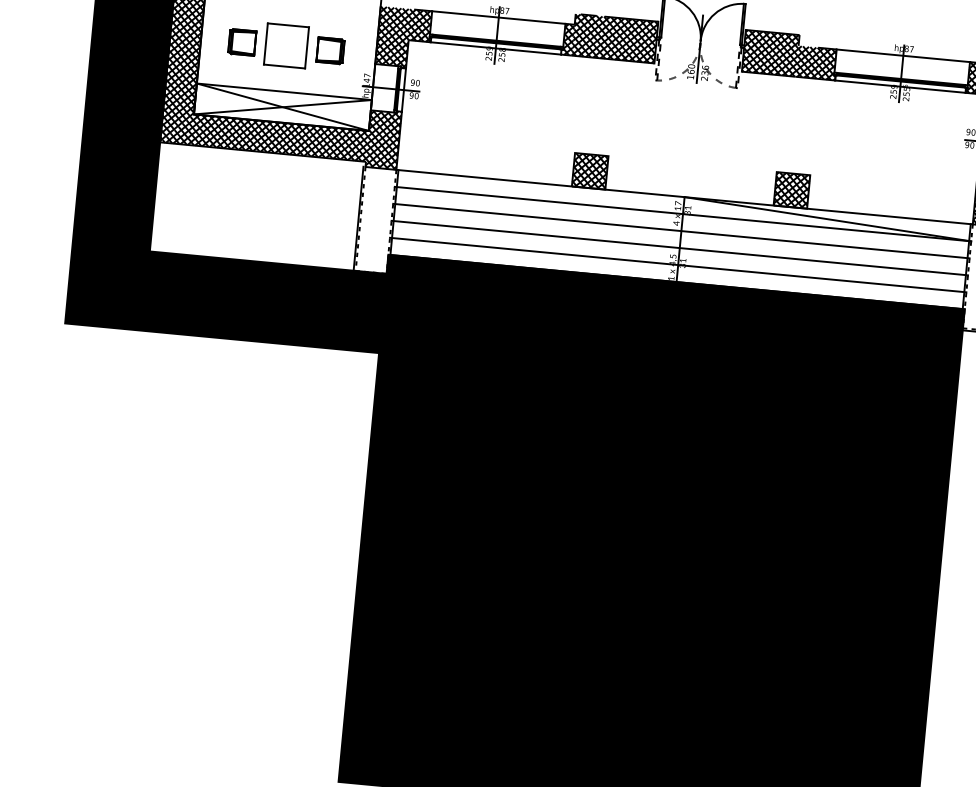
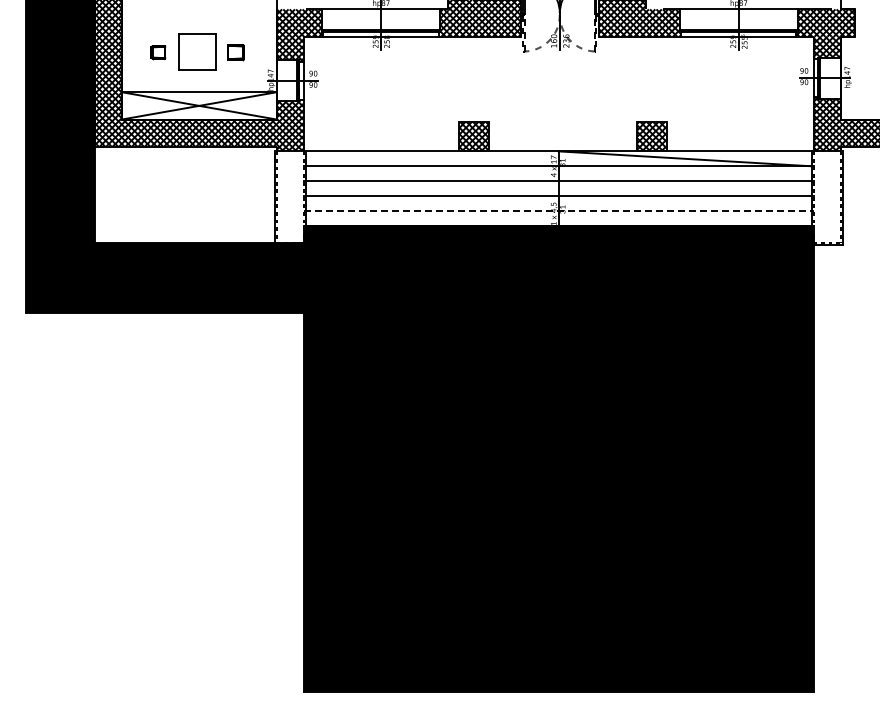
part: (242, 42) -> (158, 52), size x0.6
part: (330, 50) -> (236, 52), size x0.7
line: (677, 265) -> (558, 211), solid -> dashed

